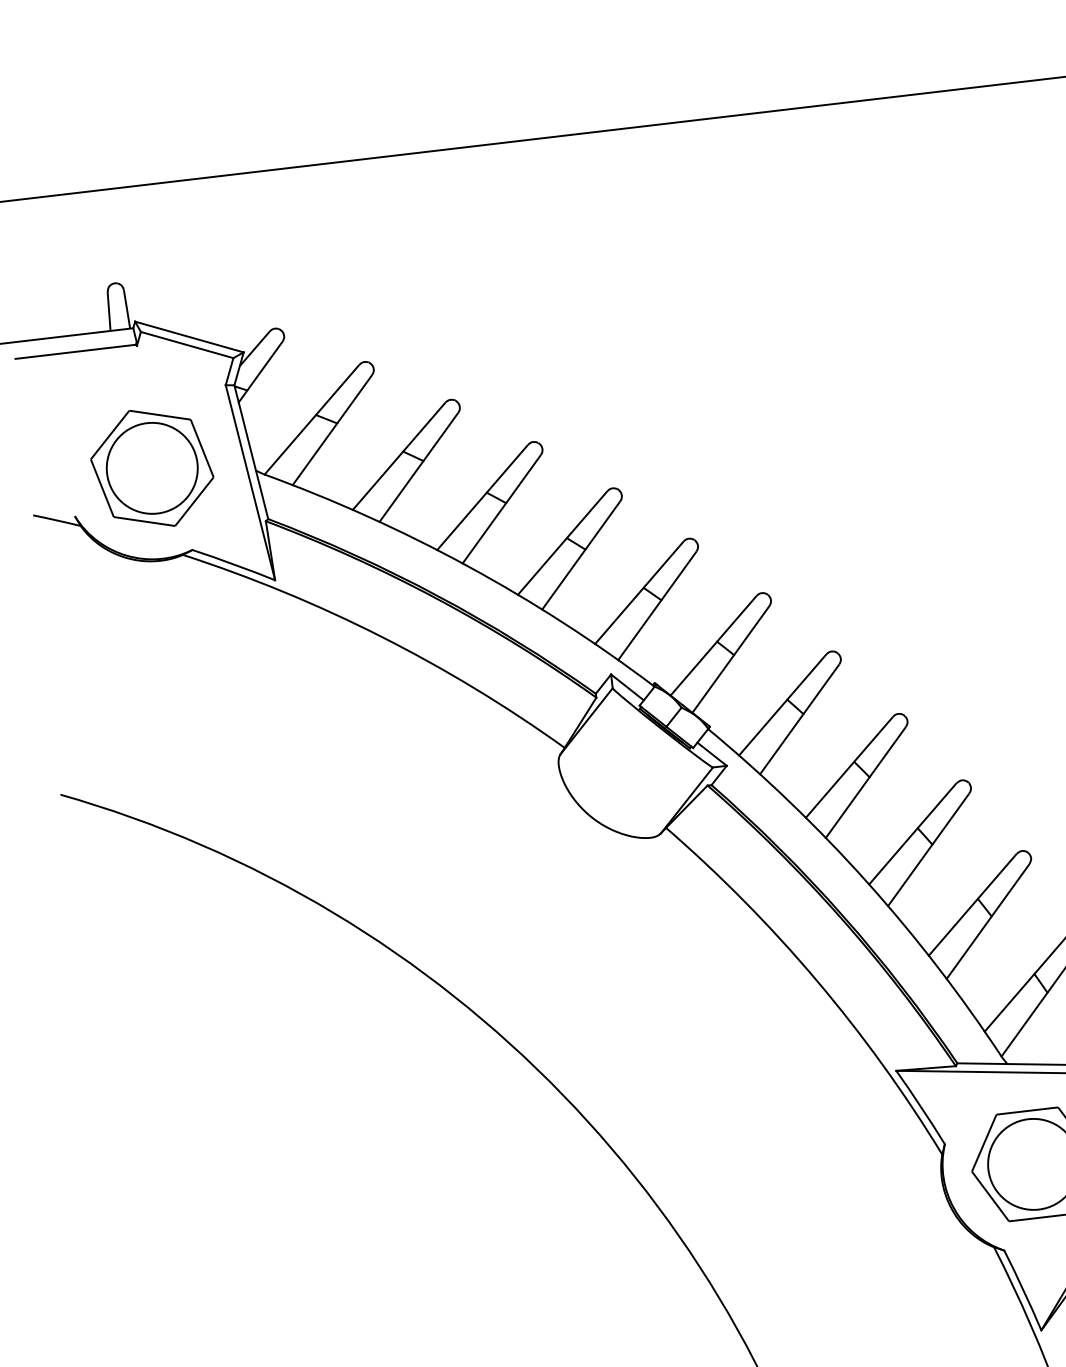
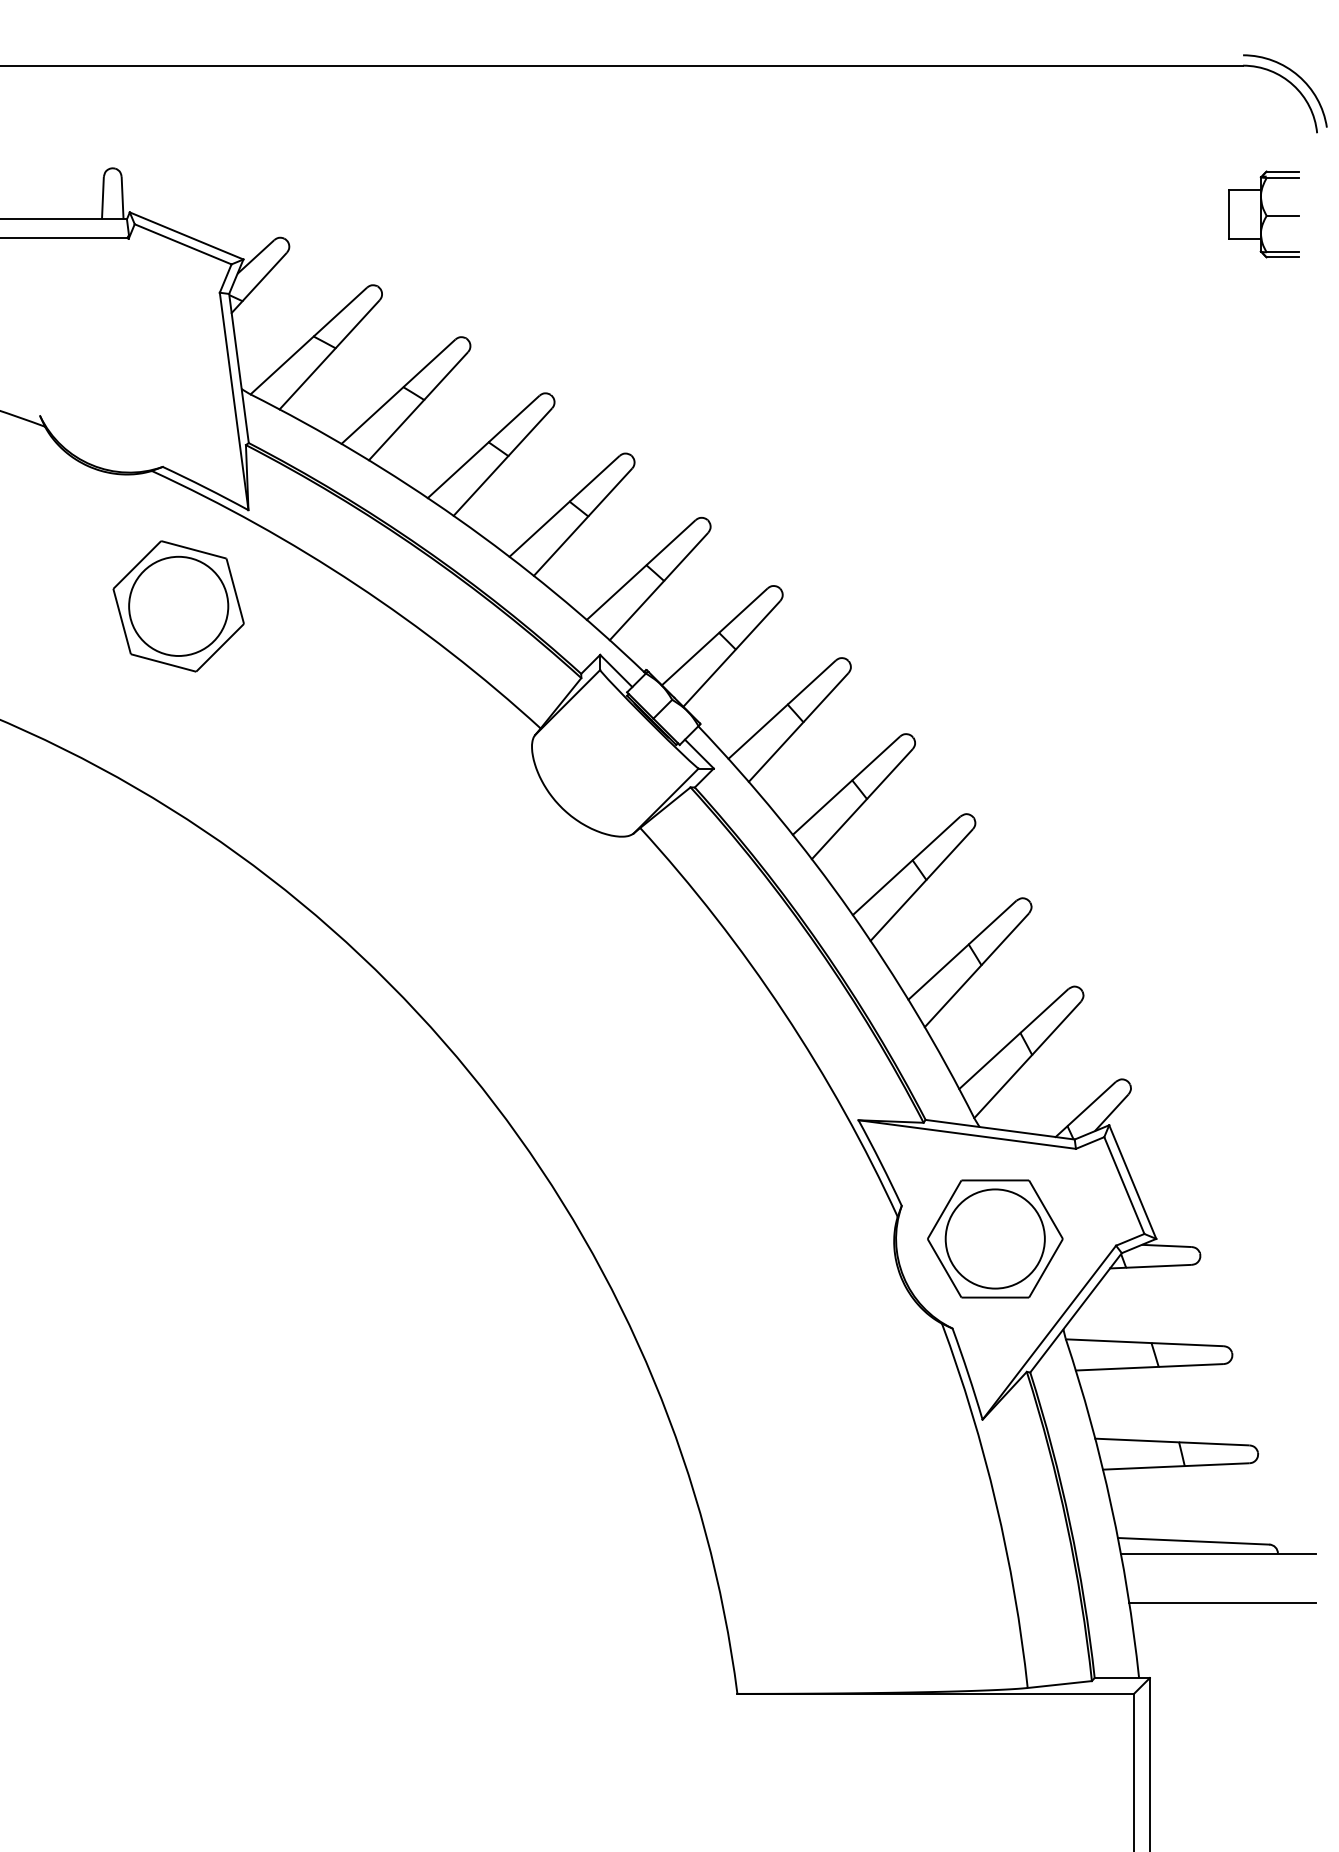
part: (152, 468) -> (178, 606), moved

